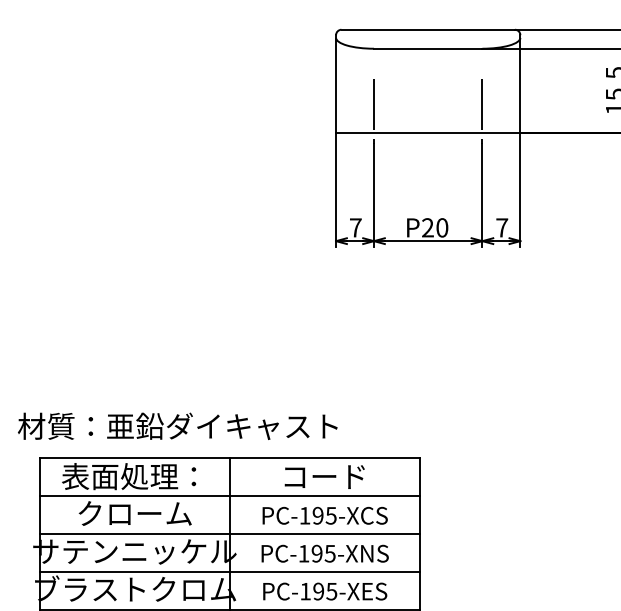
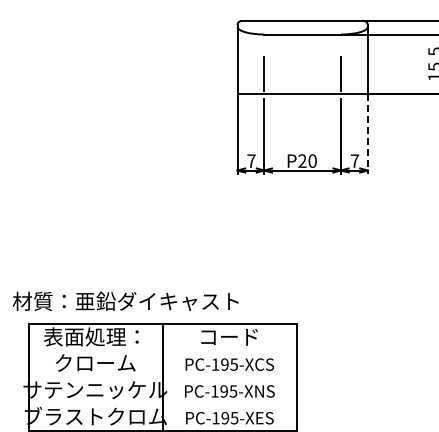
line: (519, 190) -> (367, 134), solid -> dashed
line: (229, 495) -> (162, 350), removed
line: (229, 534) -> (162, 377), removed
line: (229, 572) -> (162, 404), removed

